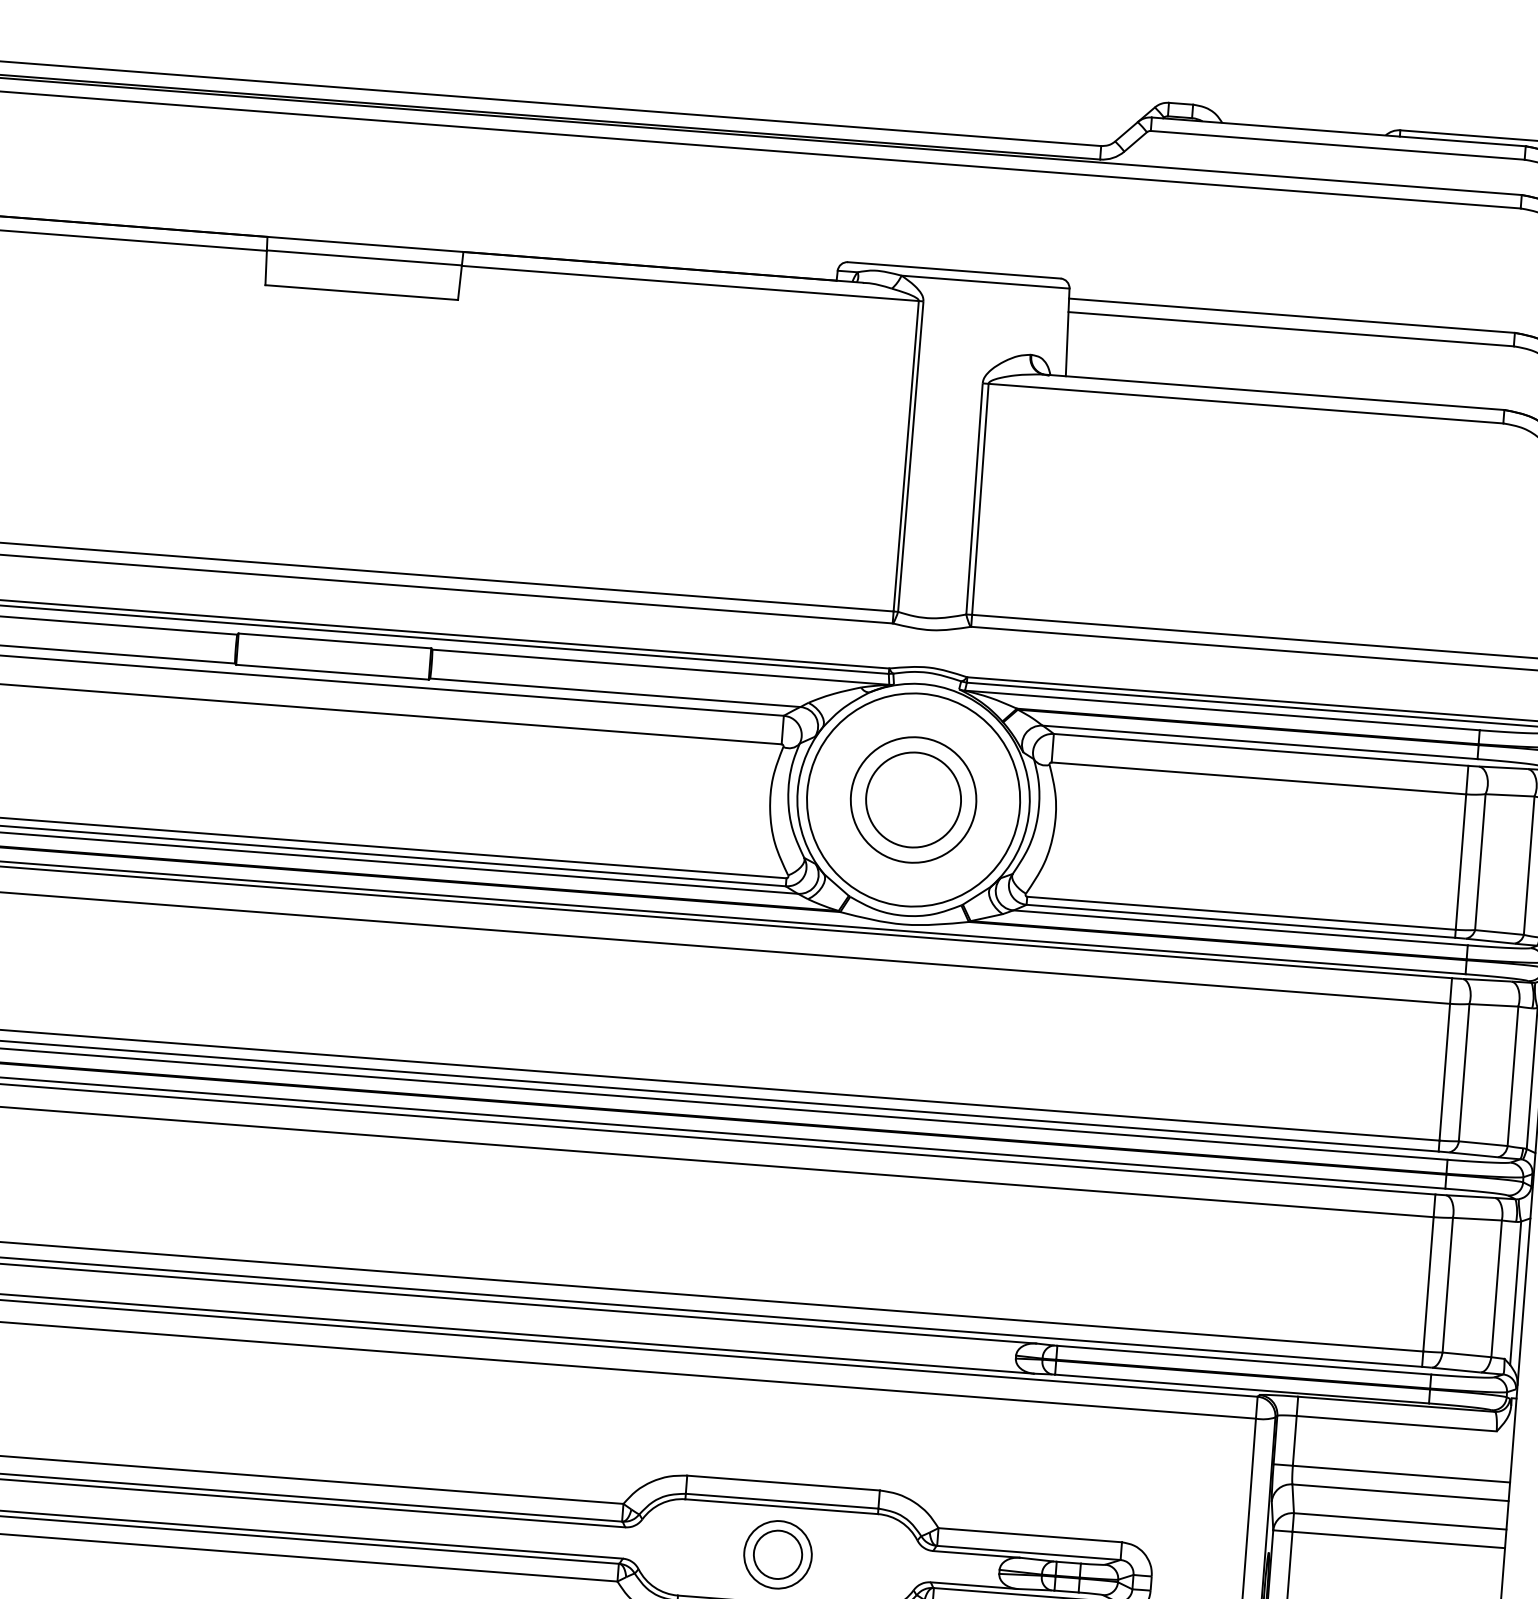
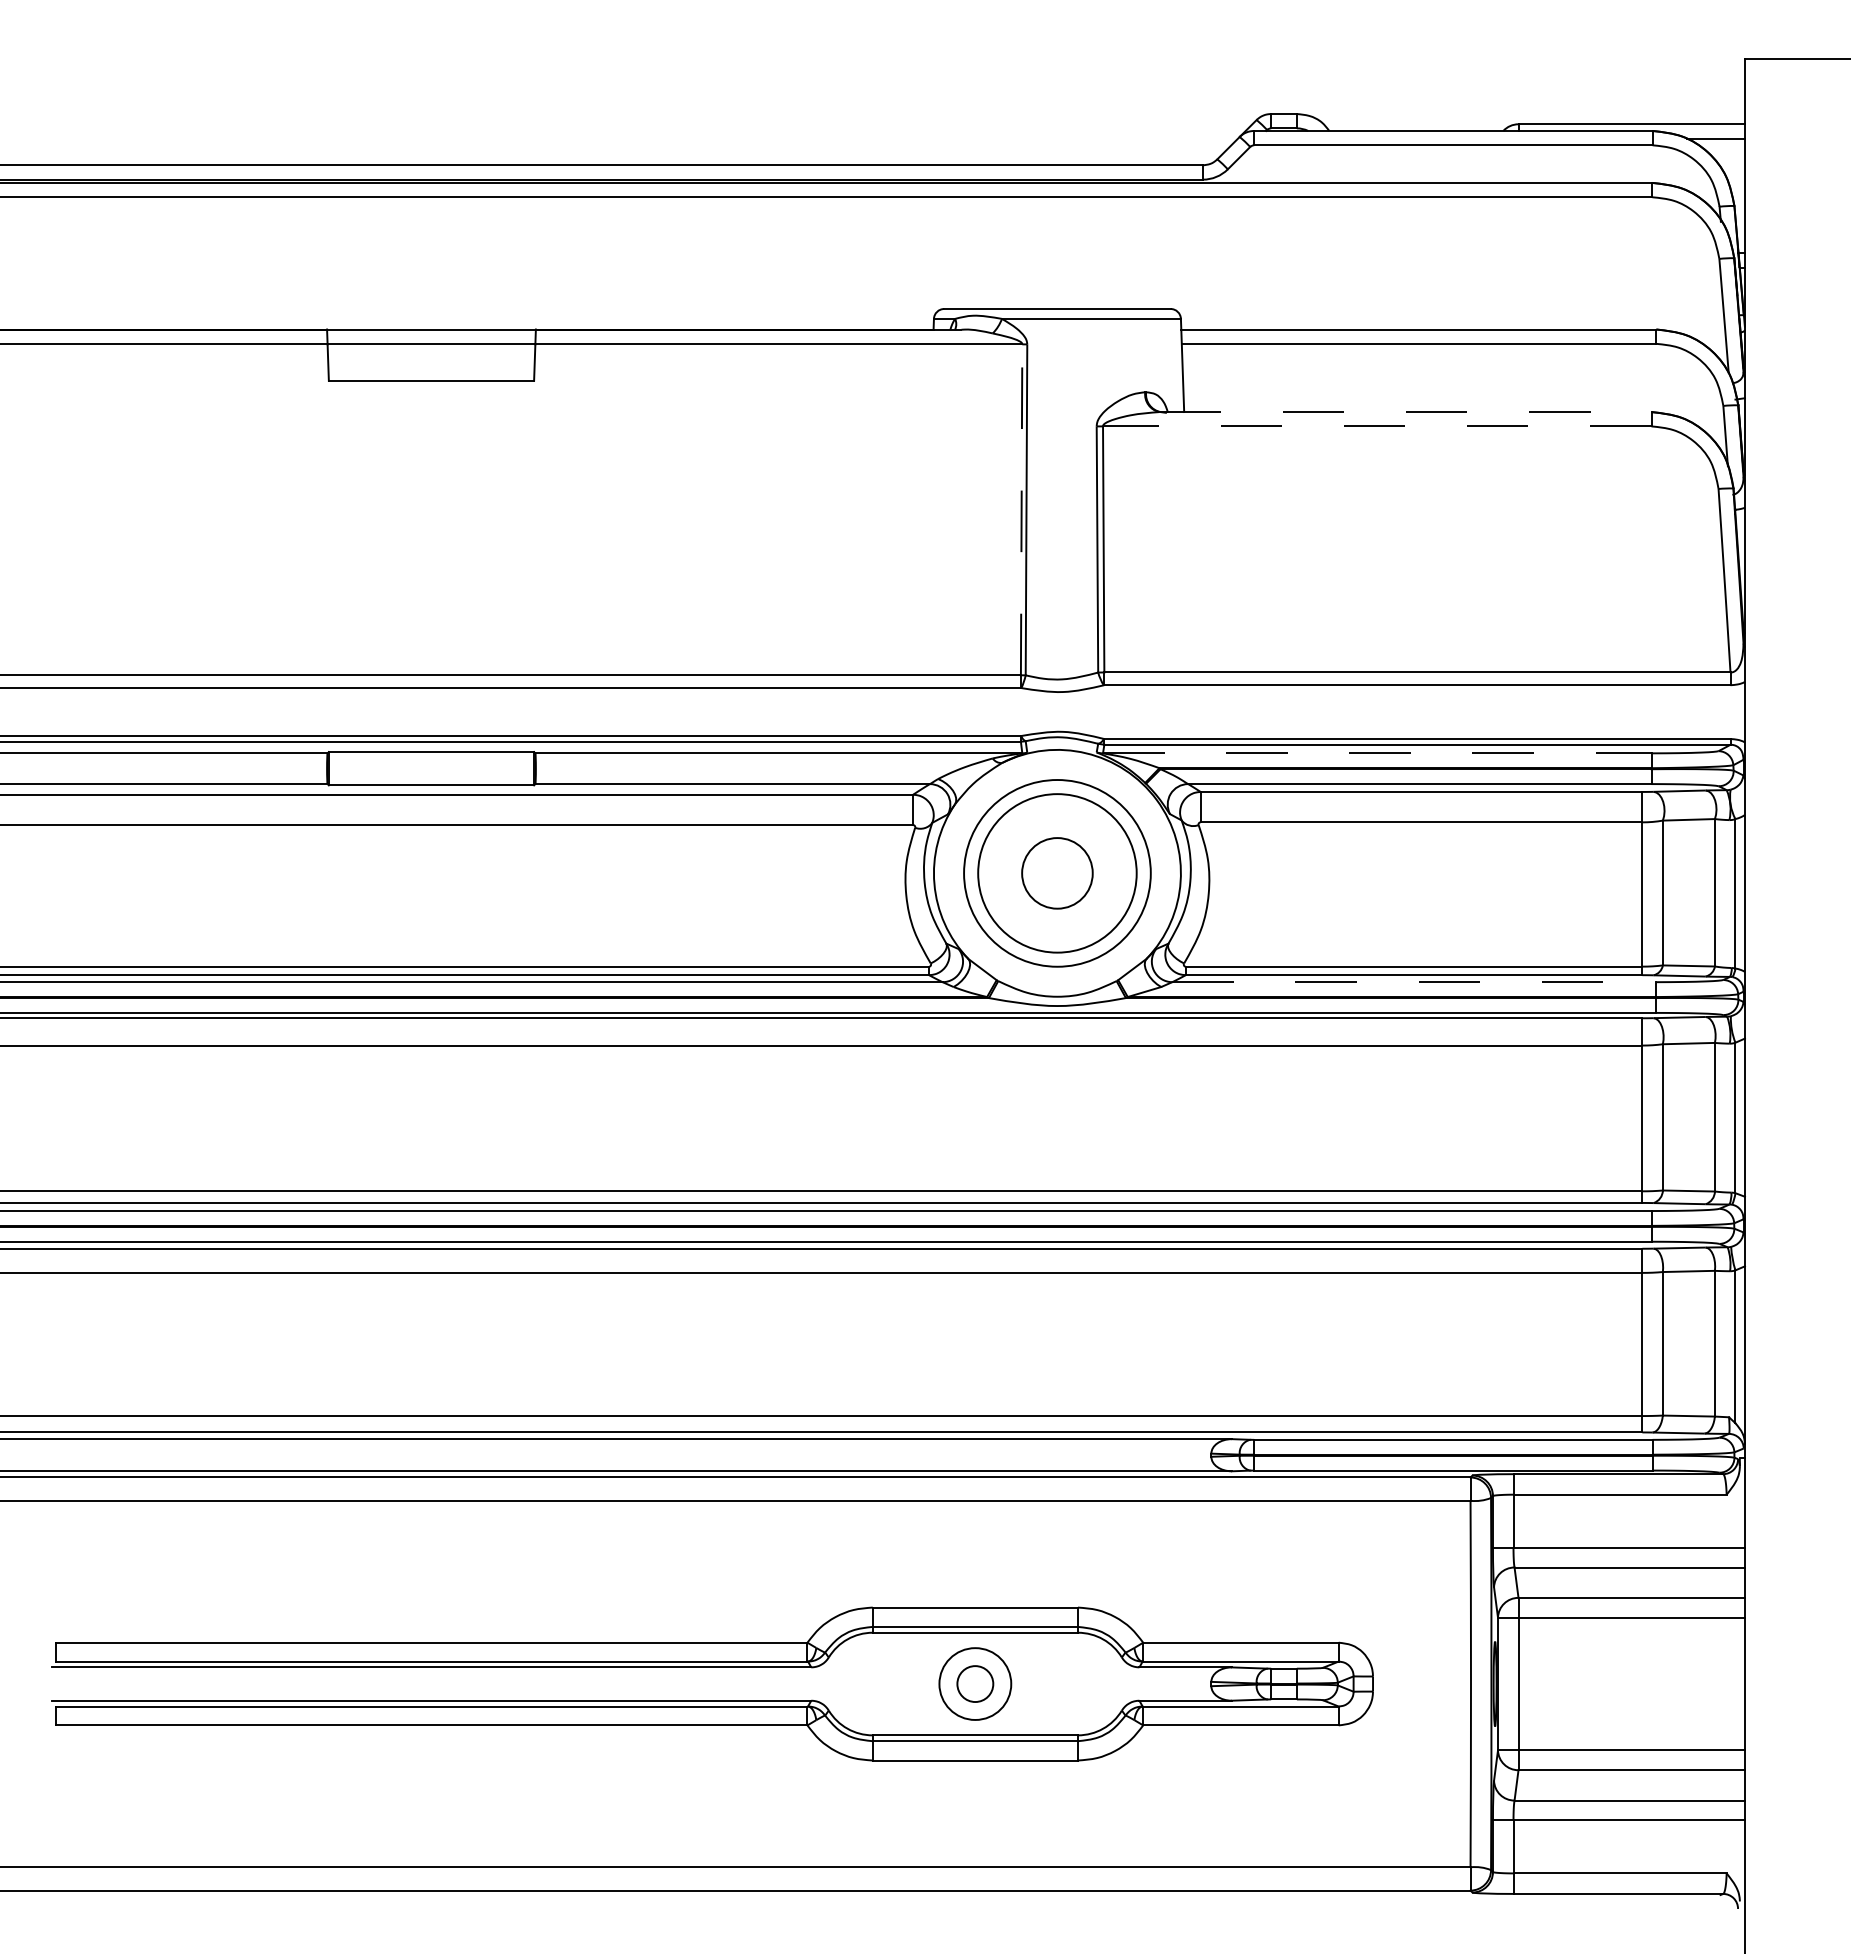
line: (1273, 392) -> (1405, 412), solid -> dashed
line: (1245, 403) -> (1376, 426), solid -> dashed
line: (906, 455) -> (1021, 508), solid -> dashed
line: (1222, 710) -> (1377, 753), solid -> dashed
circle: (912, 799) -> (1056, 872), size x0.7
circle: (913, 800) -> (1057, 873), size x0.7
circle: (913, 800) -> (1057, 873), size x1.4
line: (1240, 928) -> (1414, 982), solid -> dashed
circle: (778, 1554) -> (975, 1683), size x0.7

